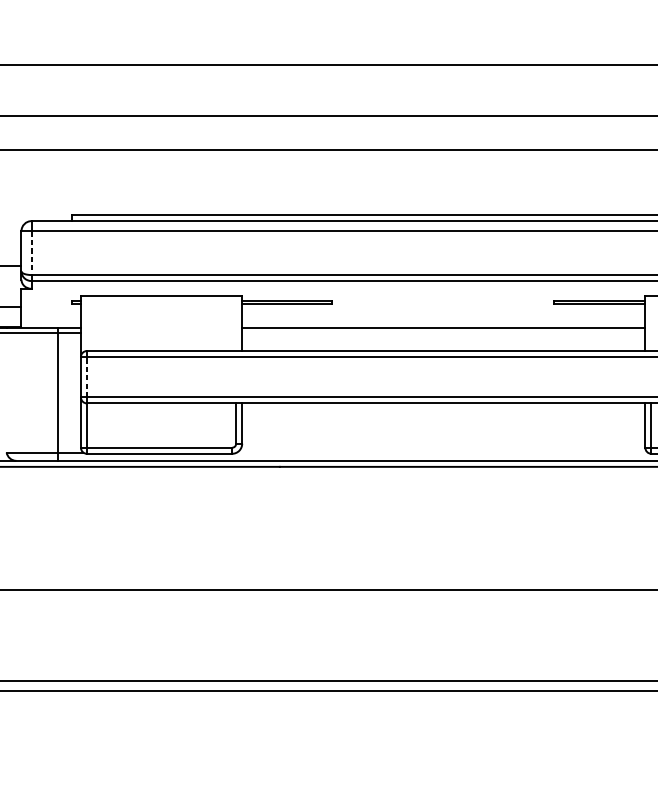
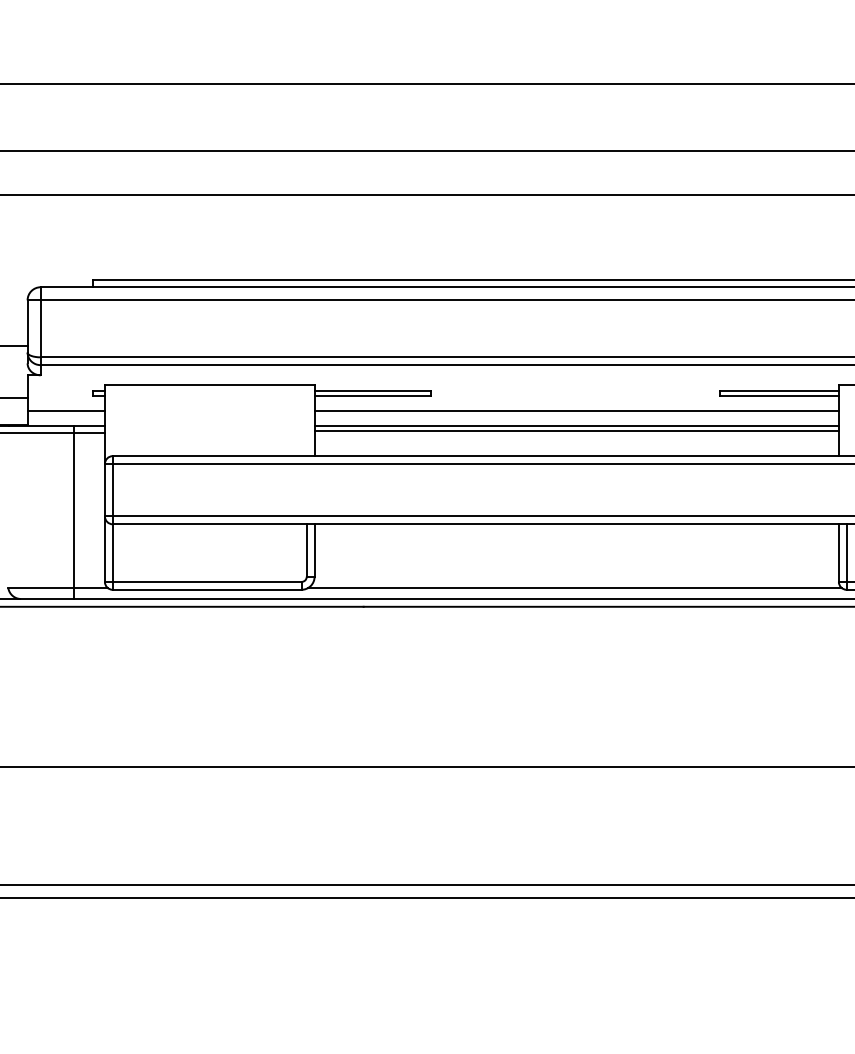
line: (31, 253) -> (40, 329), dashed -> solid
line: (50, 315) -> (65, 410), added
line: (443, 315) -> (576, 410), added
line: (443, 331) -> (576, 430), added
line: (86, 376) -> (112, 489), dashed -> solid
line: (442, 452) -> (574, 588), added

